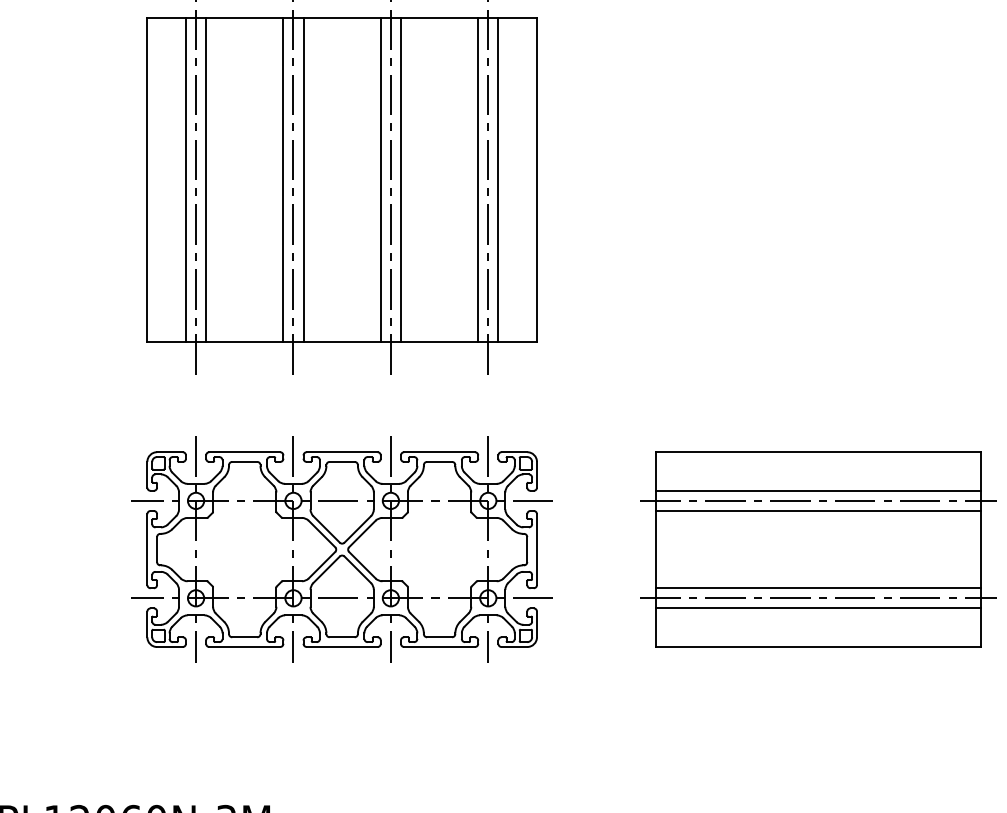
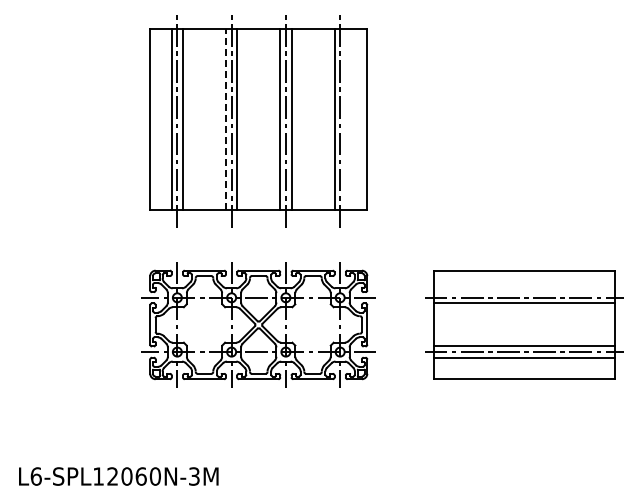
line: (284, 179) -> (226, 118), solid -> dashed
line: (497, 179) -> (345, 118), removed
line: (817, 491) -> (523, 292), removed

